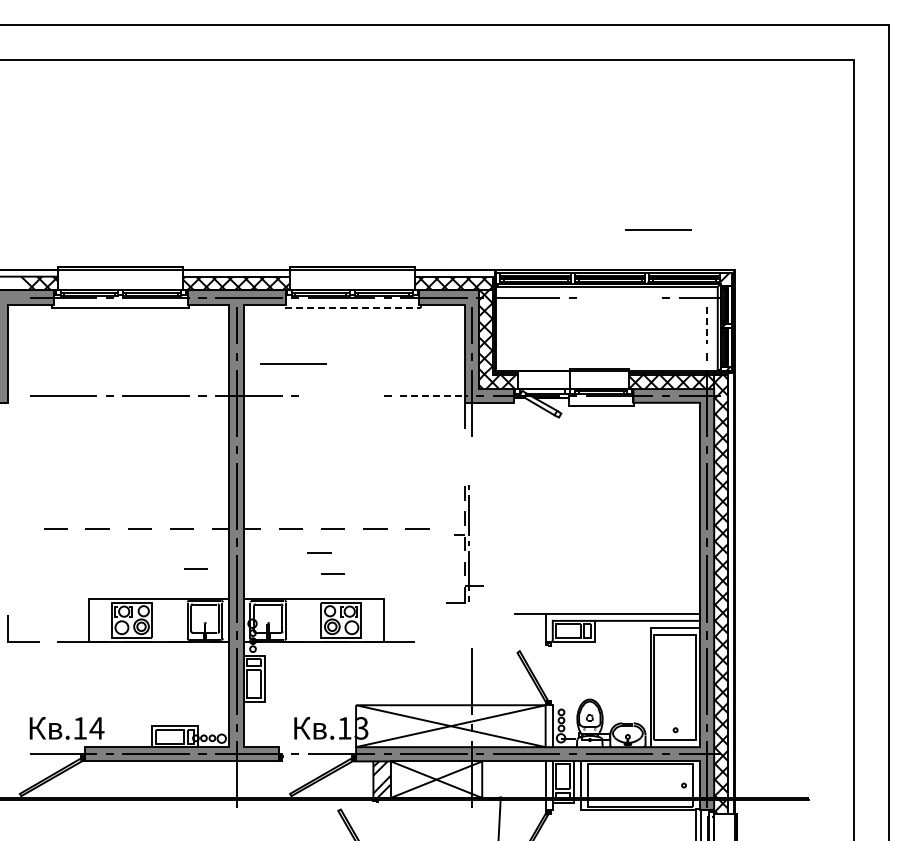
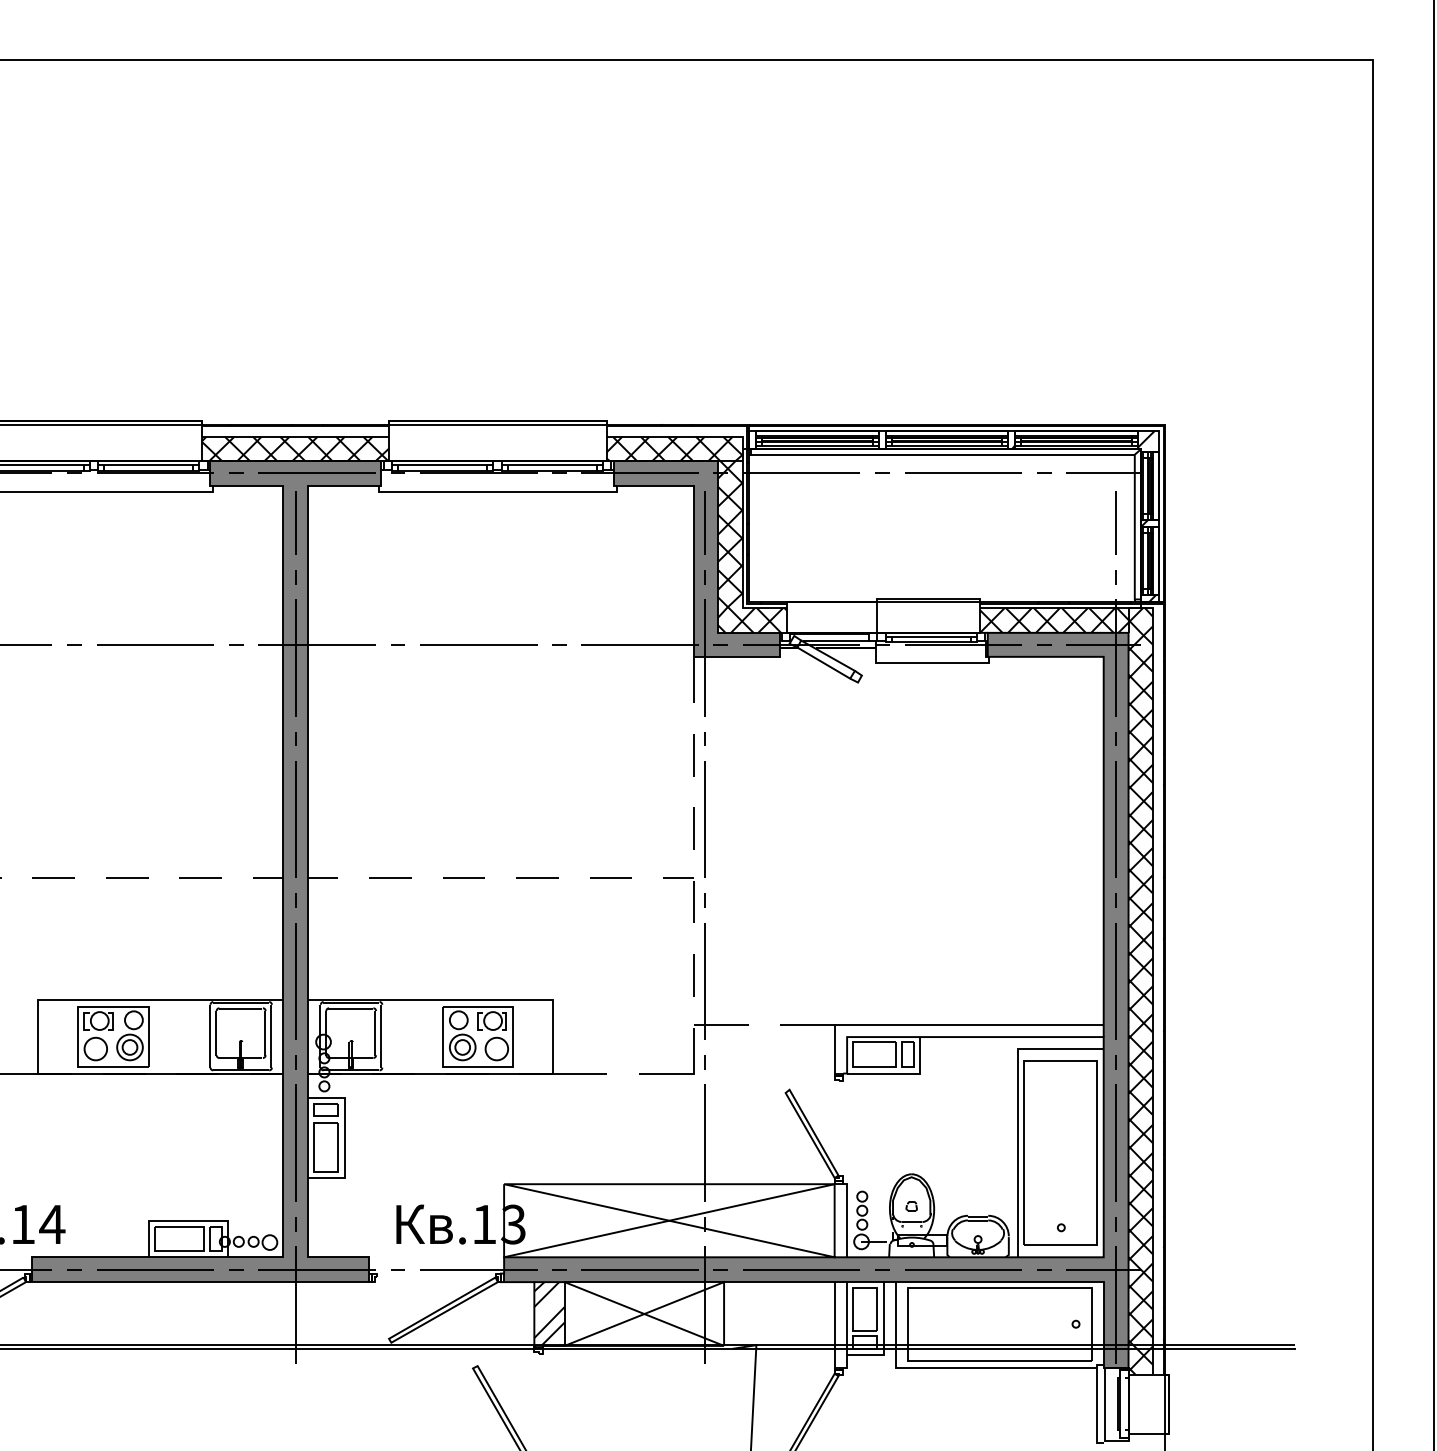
line: (658, 229) -> (963, 473), moved
line: (351, 308) -> (496, 492), dashed -> solid
line: (707, 326) -> (1116, 523), dashed -> solid
line: (293, 363) -> (478, 644), moved
line: (434, 396) -> (640, 645), dashed -> solid
part: (464, 544) -> (693, 903), size x1.67
line: (319, 552) -> (440, 917), removed
line: (195, 568) -> (224, 945), removed
line: (332, 573) -> (462, 954), removed

